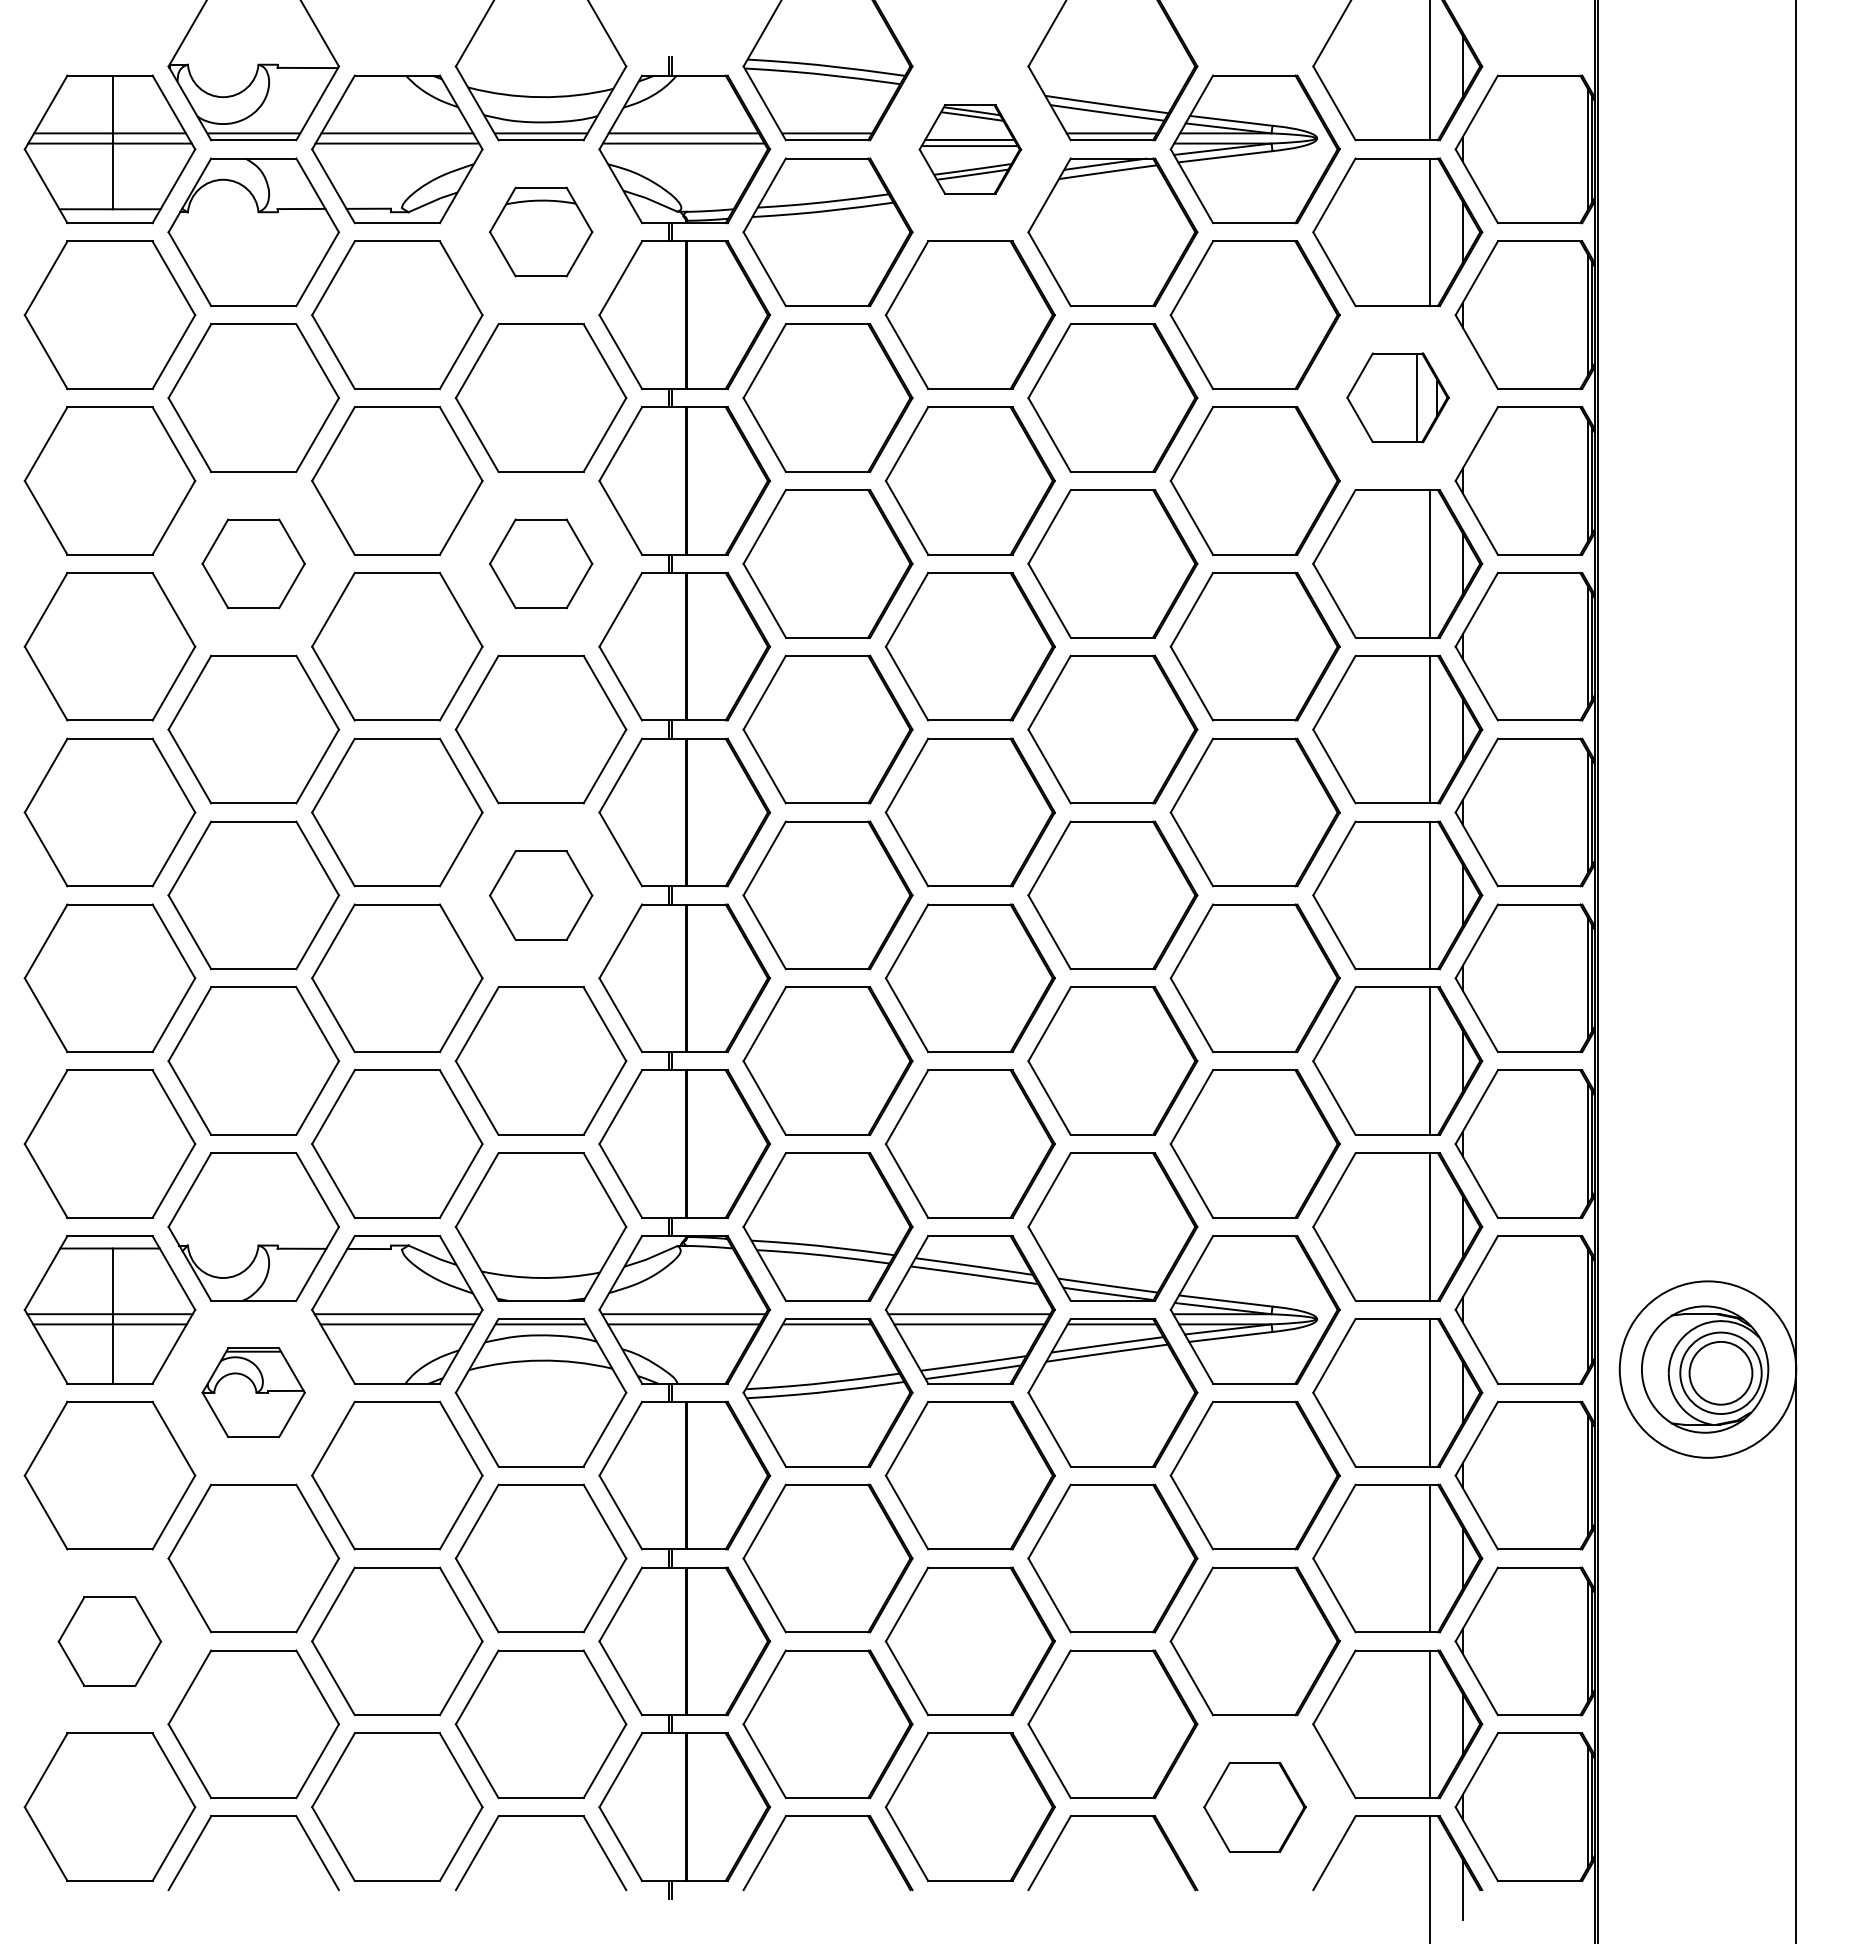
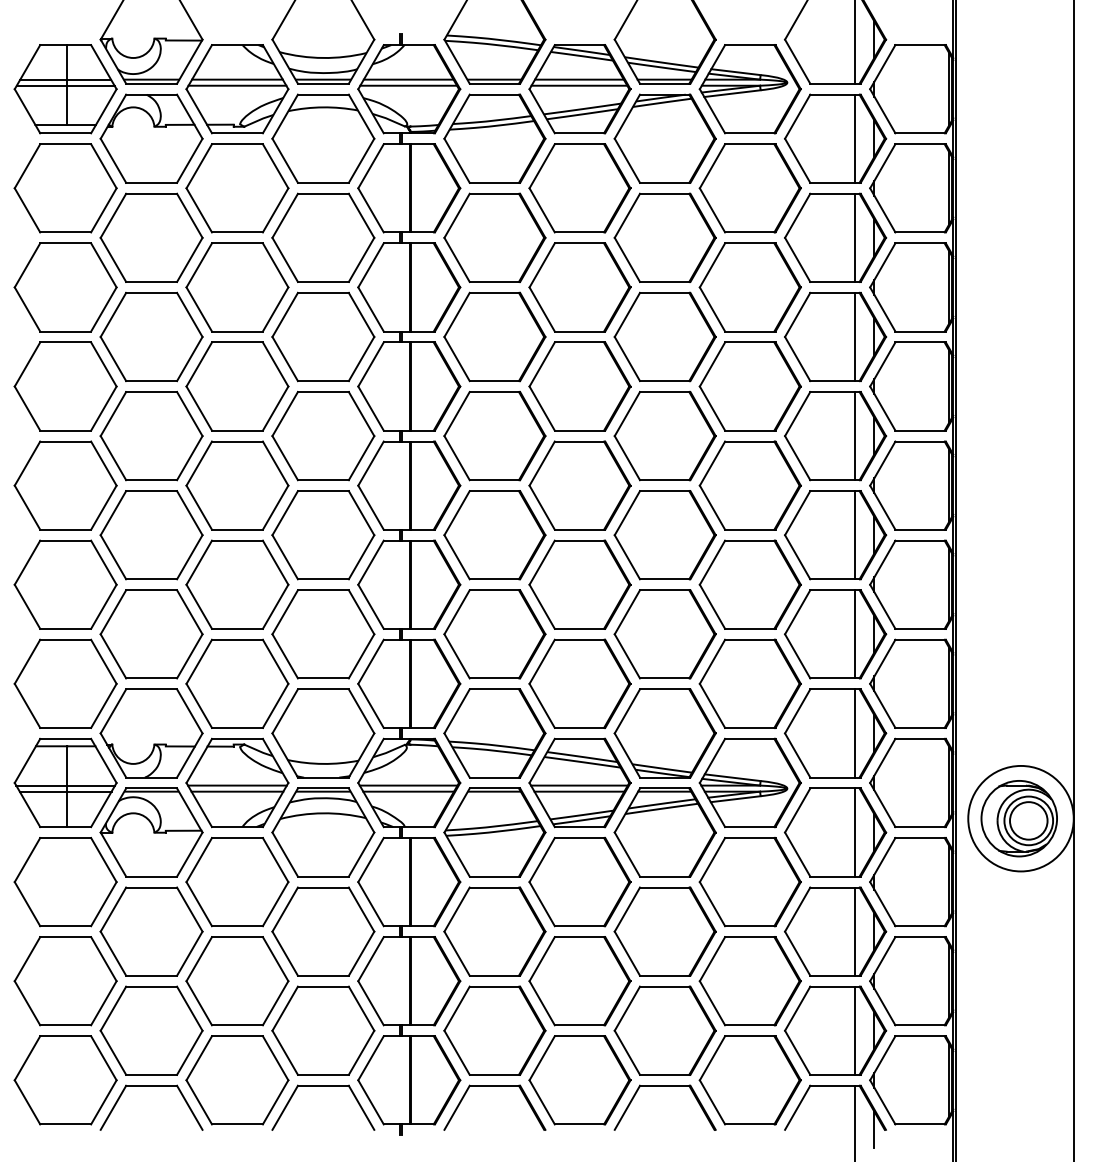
part: (969, 149) -> (579, 89), size x1.67
part: (541, 231) -> (323, 138), size x1.67
part: (1397, 397) -> (835, 237), size x1.67
part: (253, 563) -> (151, 336), size x1.67
part: (541, 563) -> (323, 336), size x1.67
part: (541, 895) -> (323, 535), size x1.67
part: (253, 1392) -> (151, 832), size x1.67
part: (109, 1641) -> (65, 981), size x1.67
part: (1253, 1807) -> (749, 1080), size x1.67

